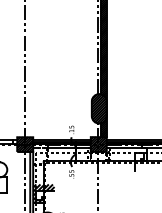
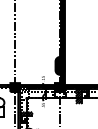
hatch: (136, 157) -> (82, 95), added

